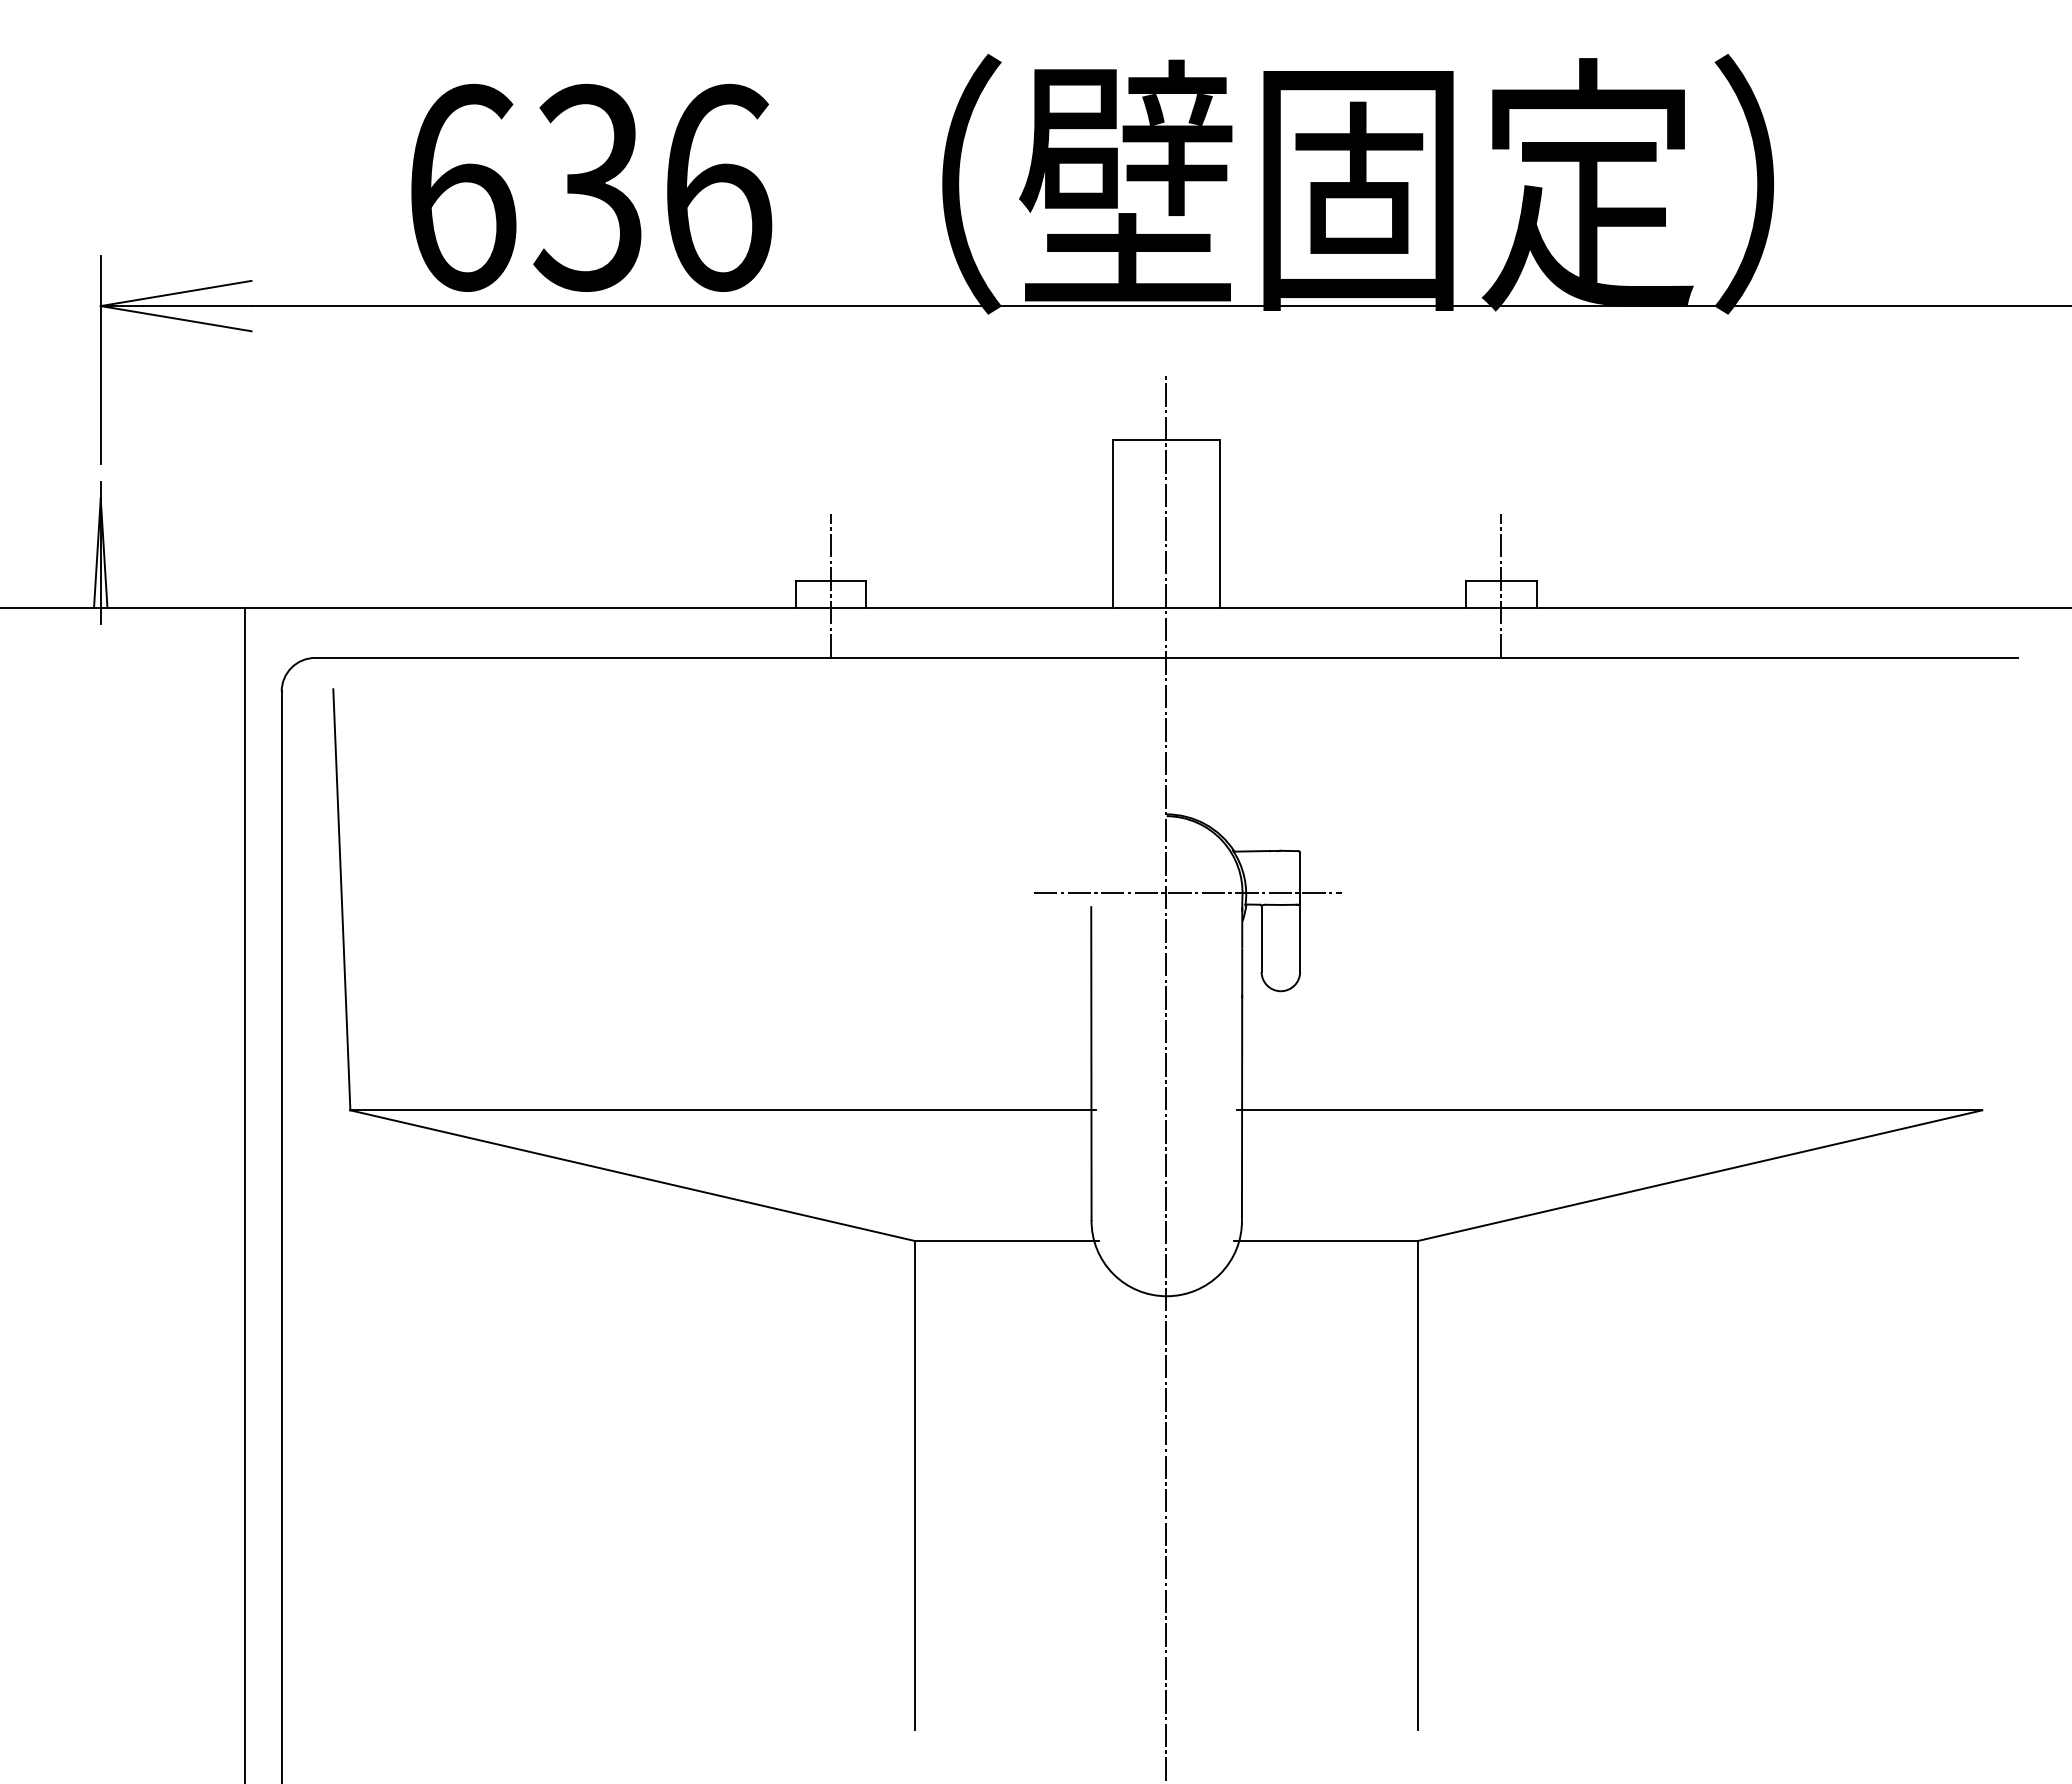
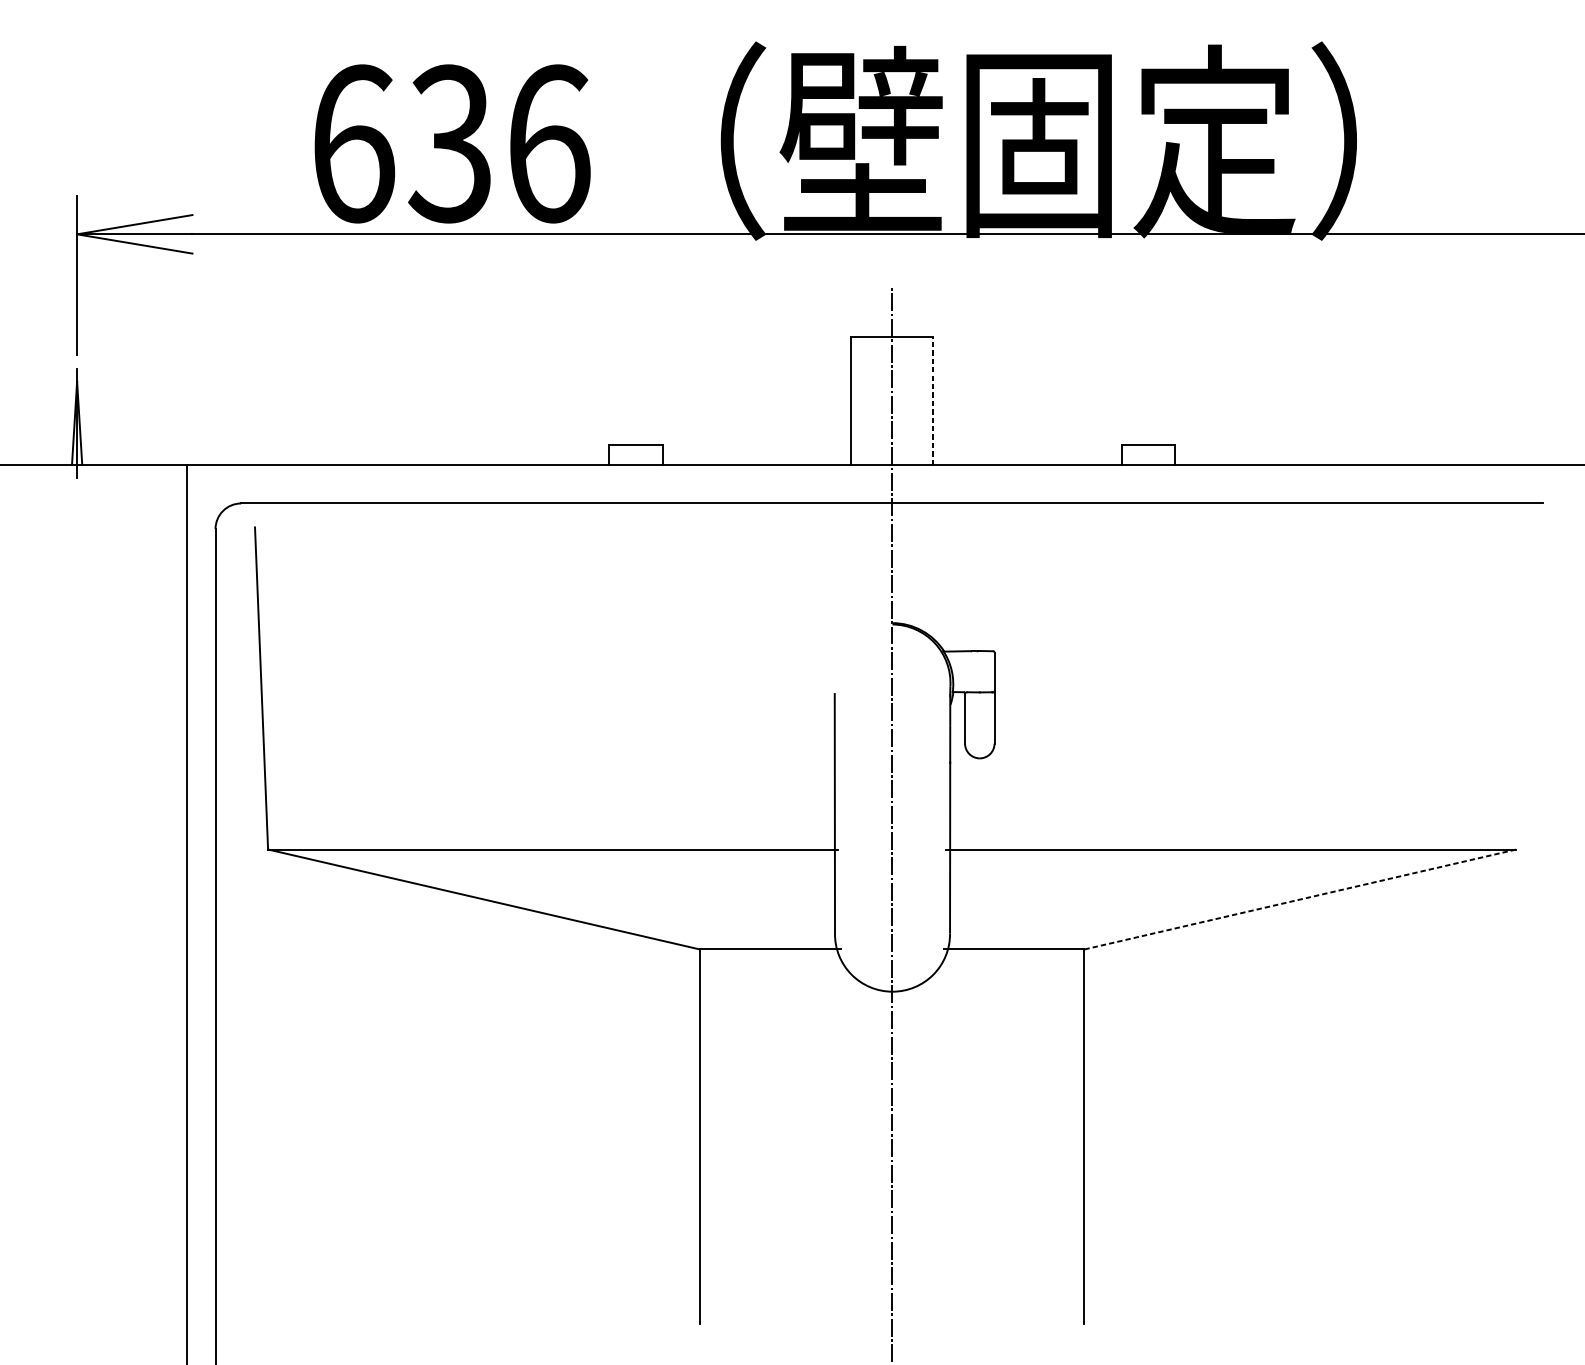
line: (1219, 523) -> (932, 400), solid -> dashed
line: (831, 585) -> (636, 448), removed
line: (1501, 585) -> (1148, 448), removed
line: (1187, 892) -> (908, 682), removed
line: (1700, 1175) -> (1300, 899), solid -> dashed

